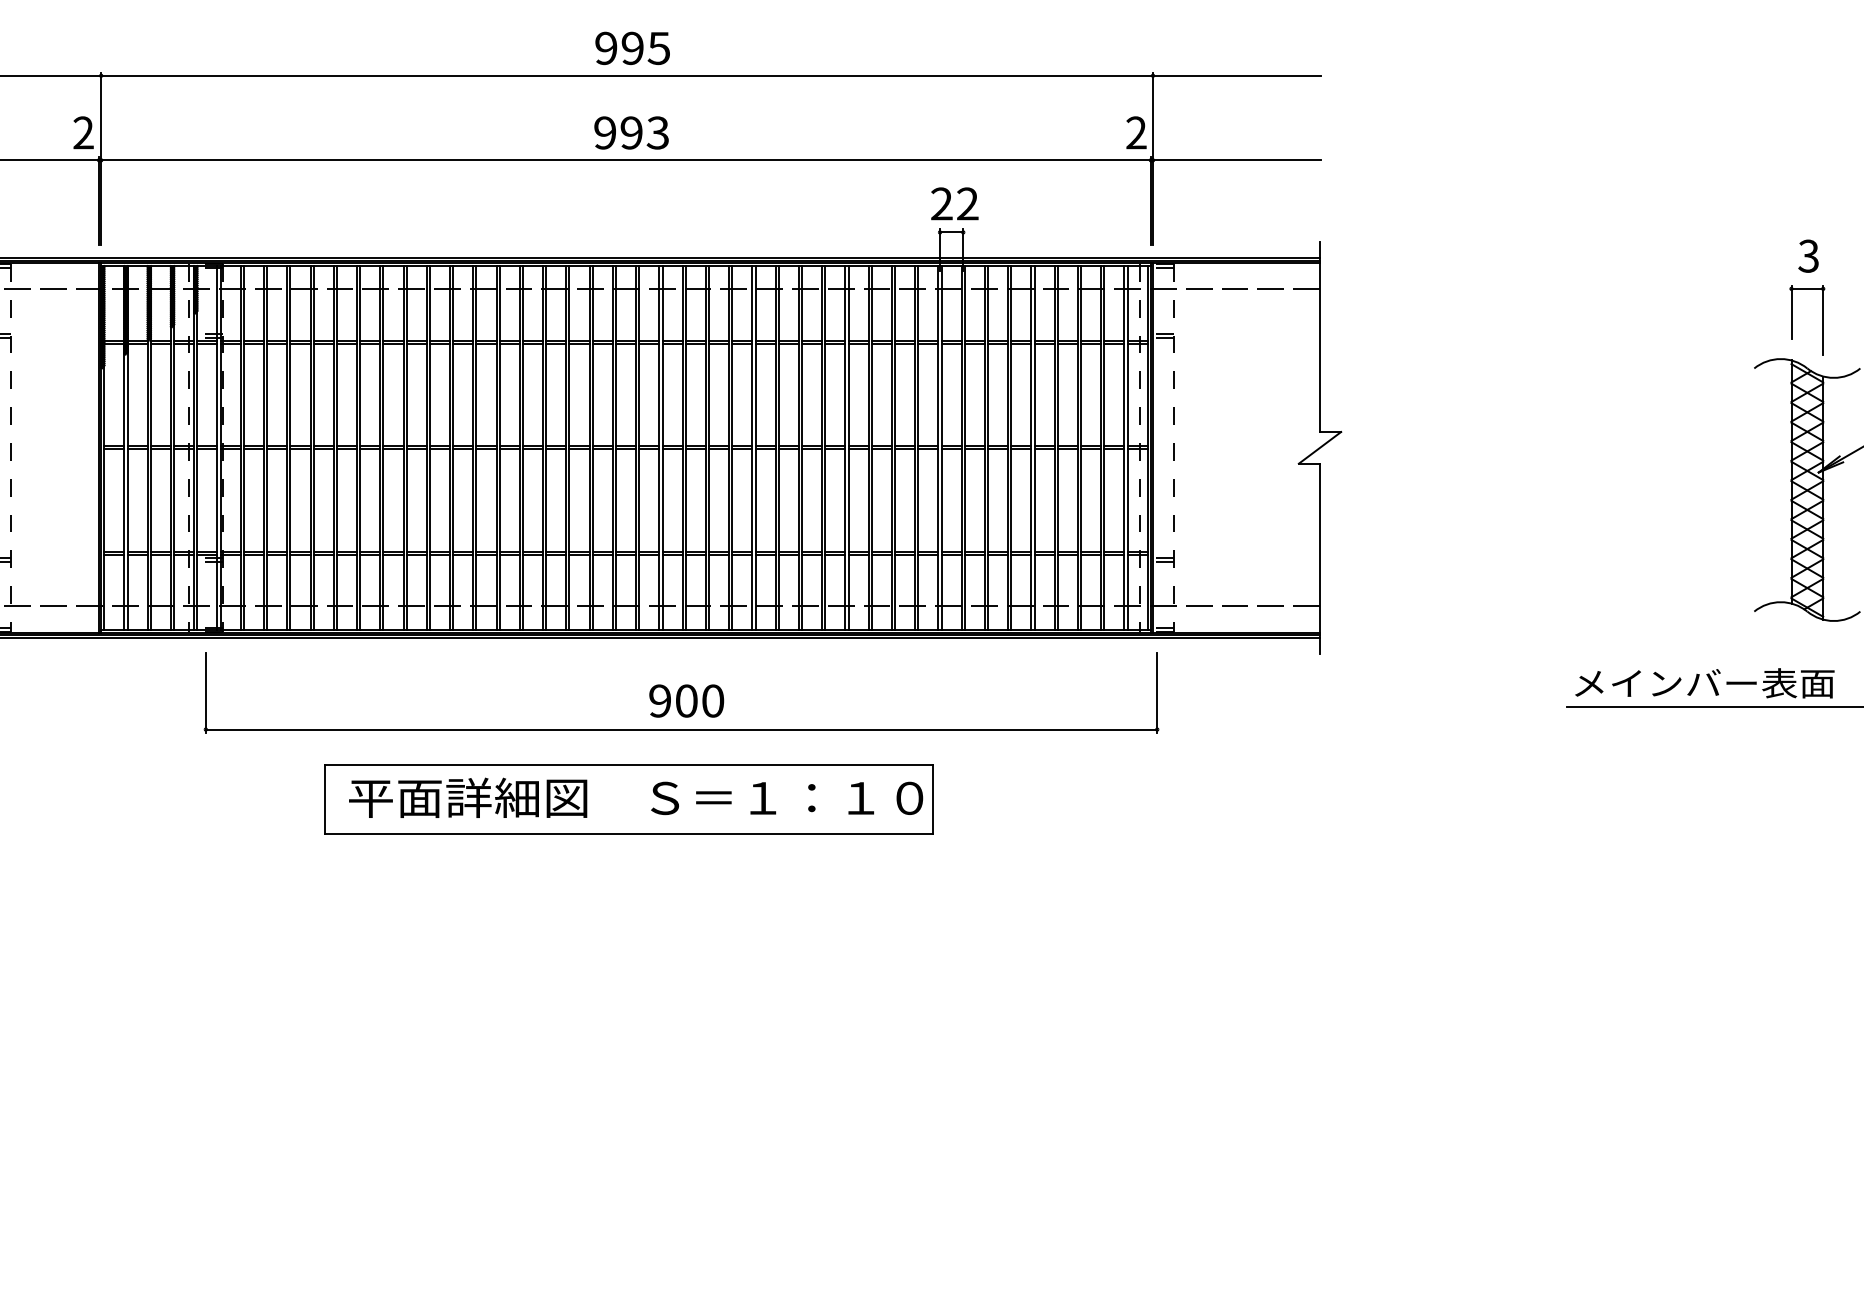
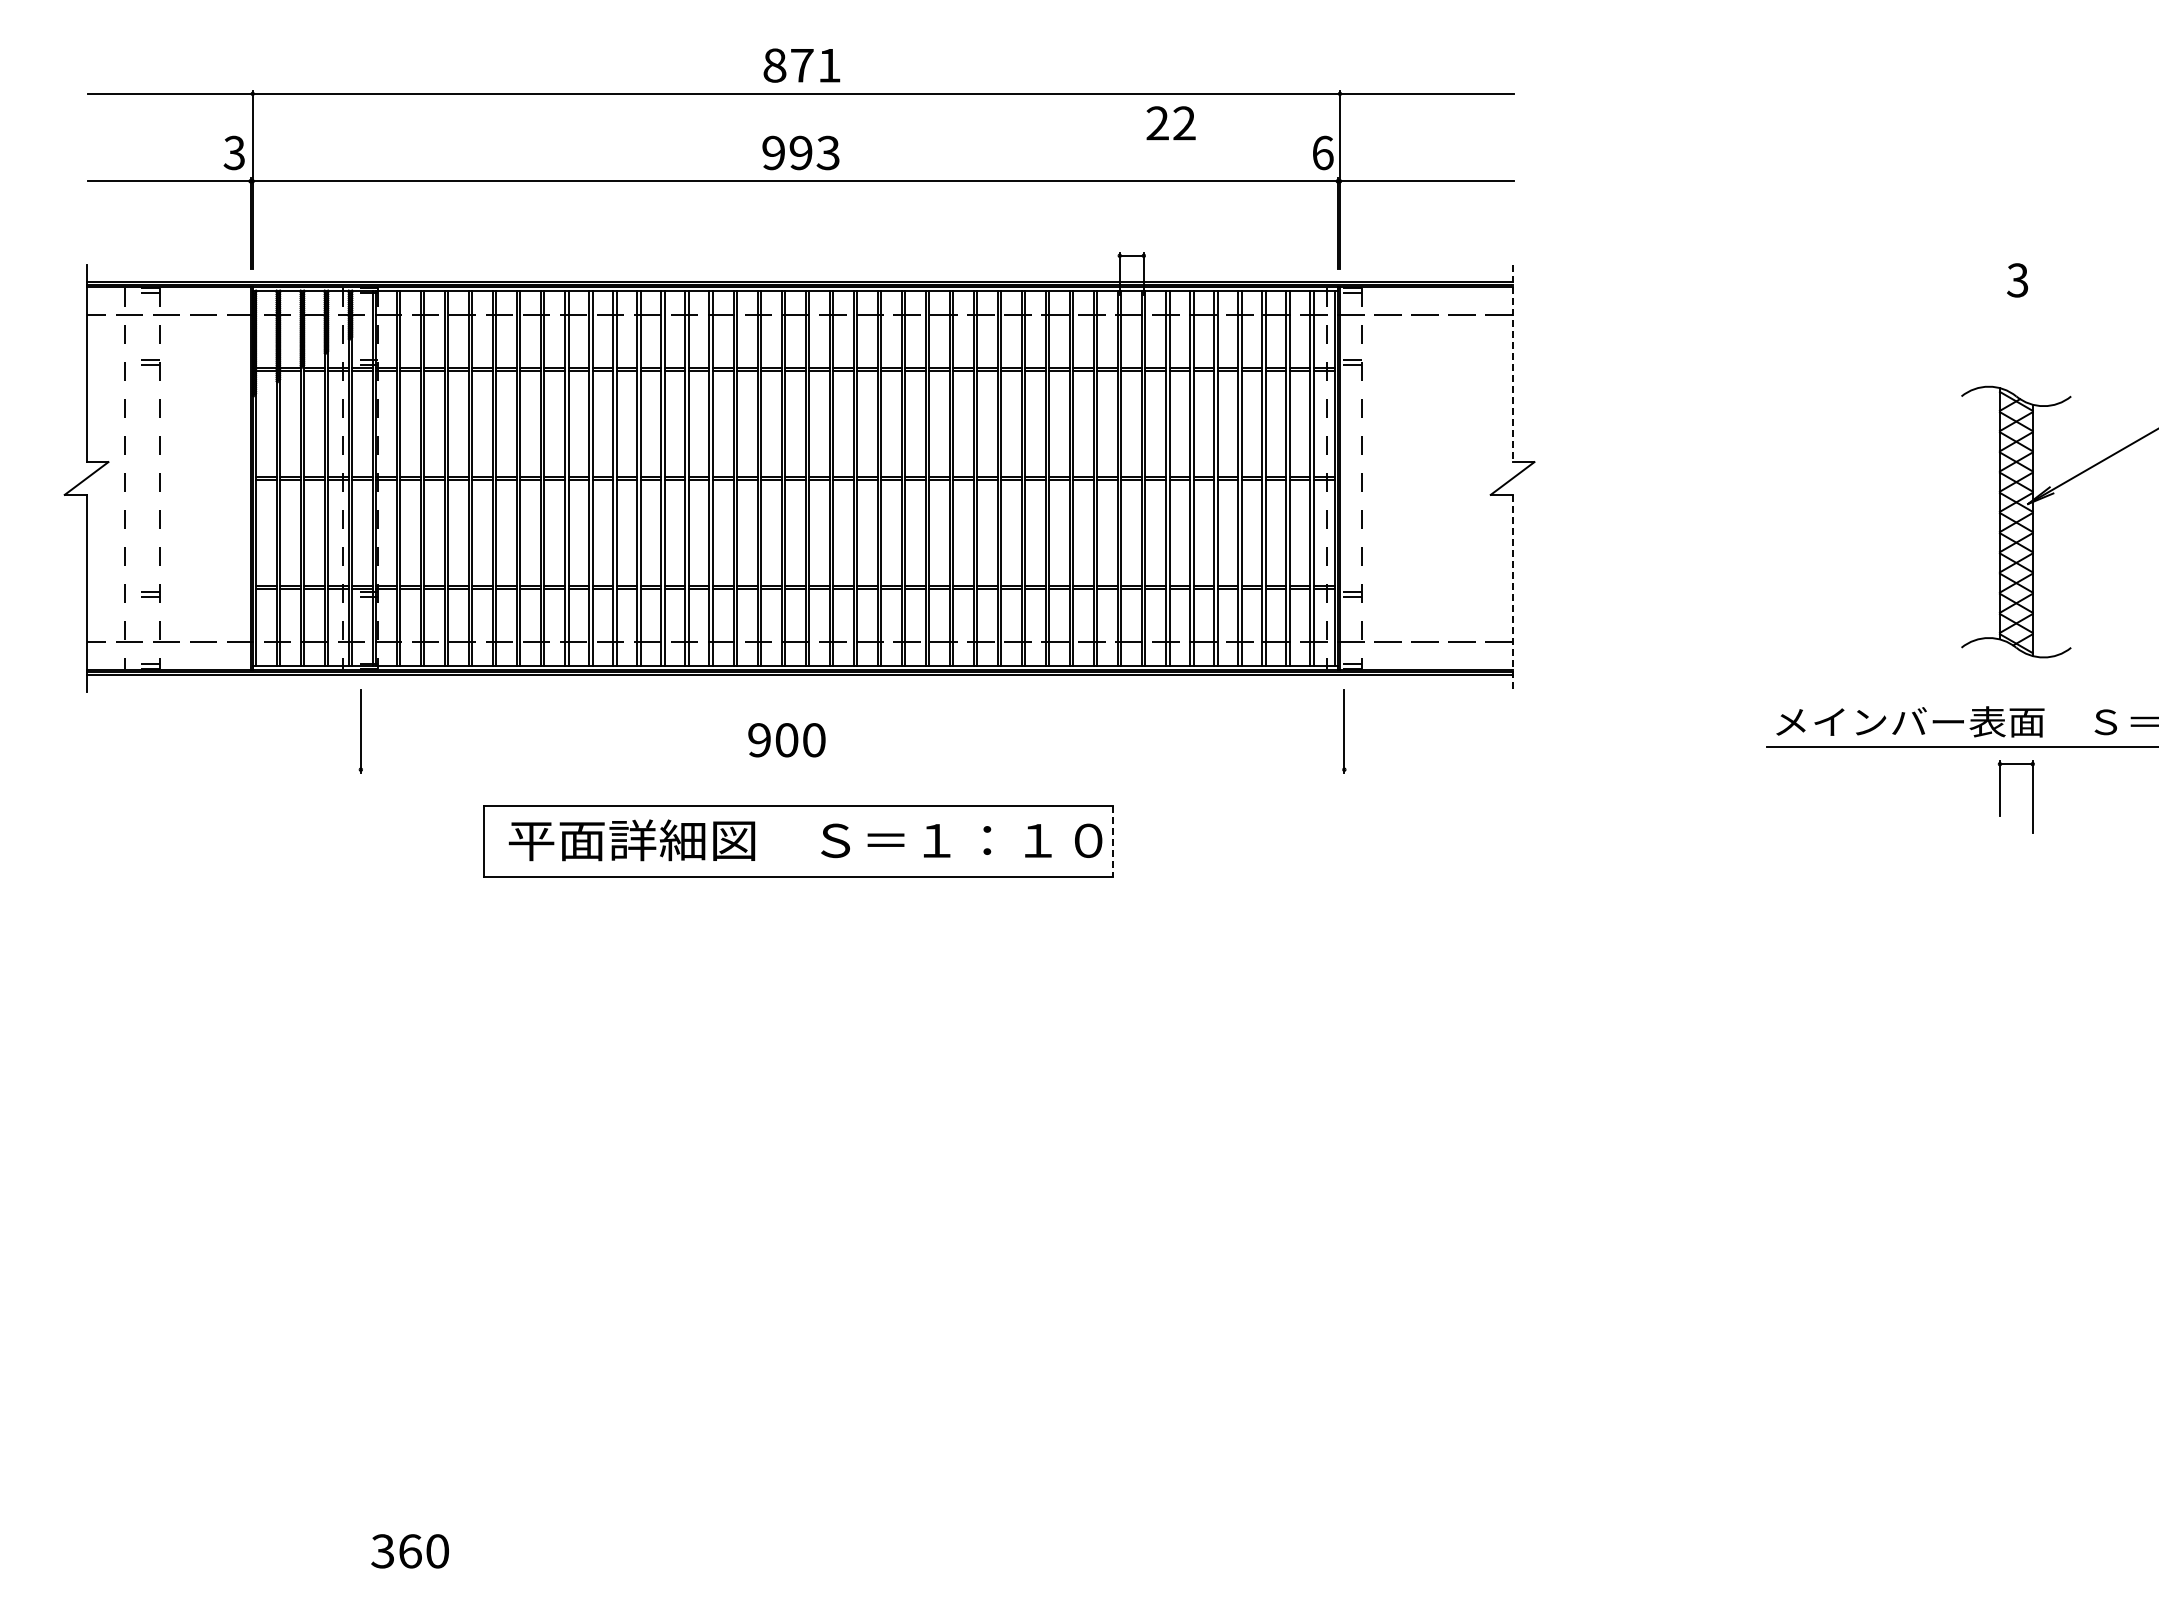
text: (632, 48) -> (801, 65), 995 -> 871
text: (1136, 132) -> (1322, 152), 2 -> 6
text: (82, 133) -> (233, 153), 2 -> 3
text: (954, 204) -> (1170, 123), moved
part: (1792, 320) -> (2000, 796), moved
line: (1319, 337) -> (1512, 364), solid -> dashed
line: (1319, 559) -> (1512, 593), solid -> dashed
text: (686, 701) -> (786, 740), moved
line: (681, 729) -> (852, 769), removed
line: (932, 799) -> (1112, 841), solid -> dashed

